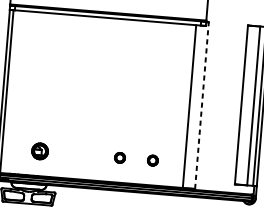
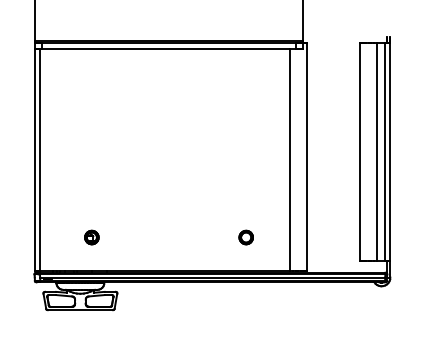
line: (201, 105) -> (306, 156), dashed -> solid
part: (39, 151) -> (91, 237), size x0.62
part: (119, 157) -> (200, 237), removed

